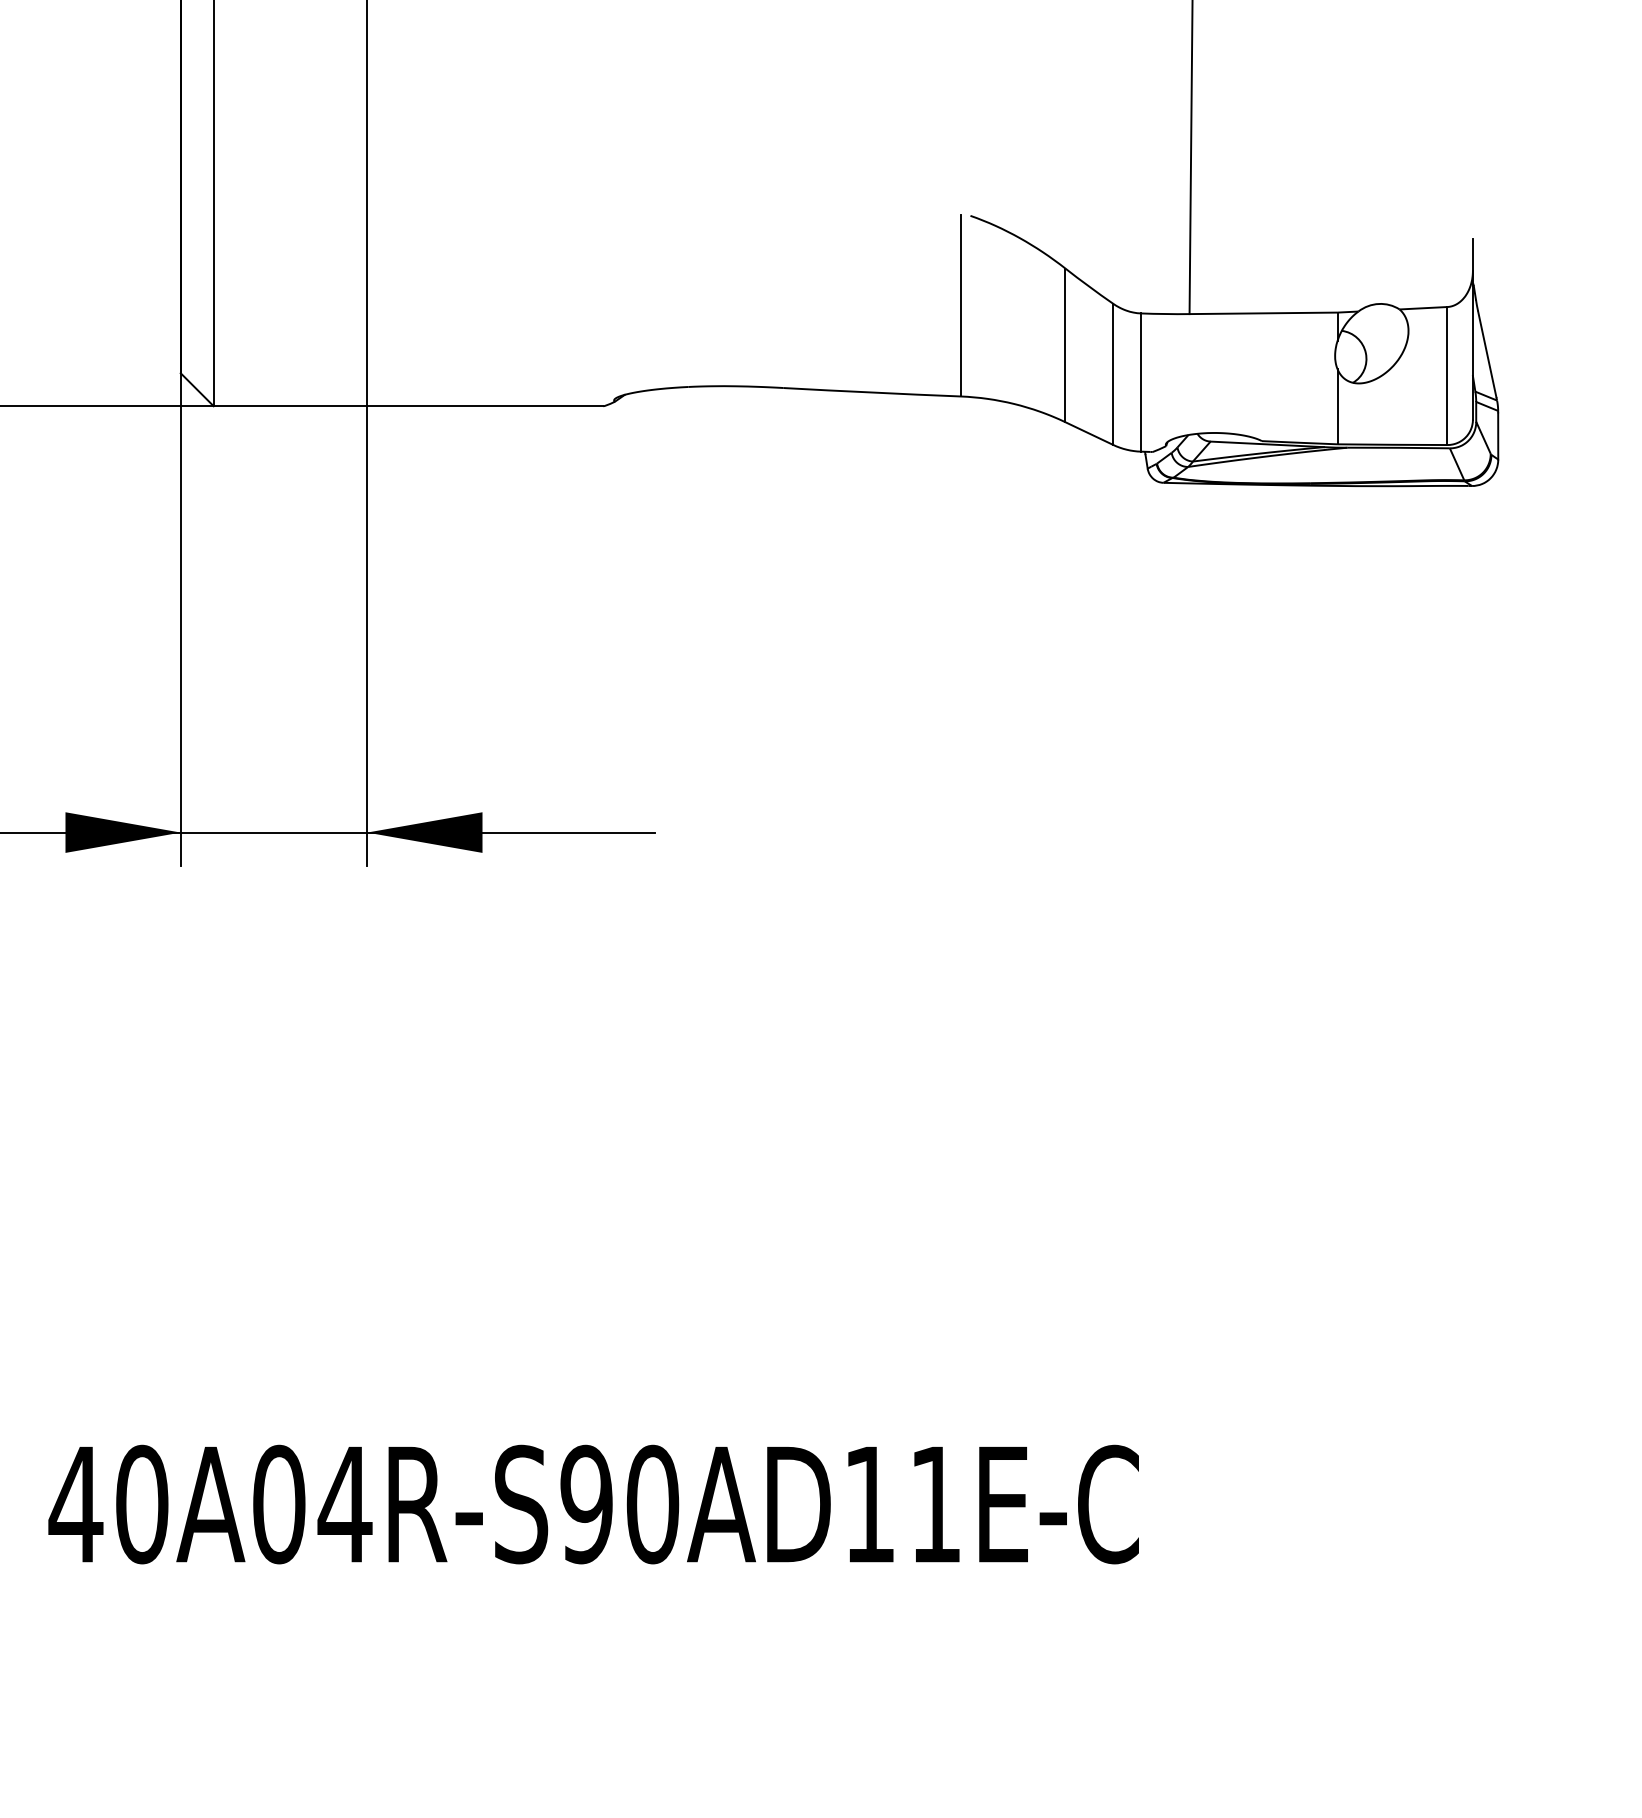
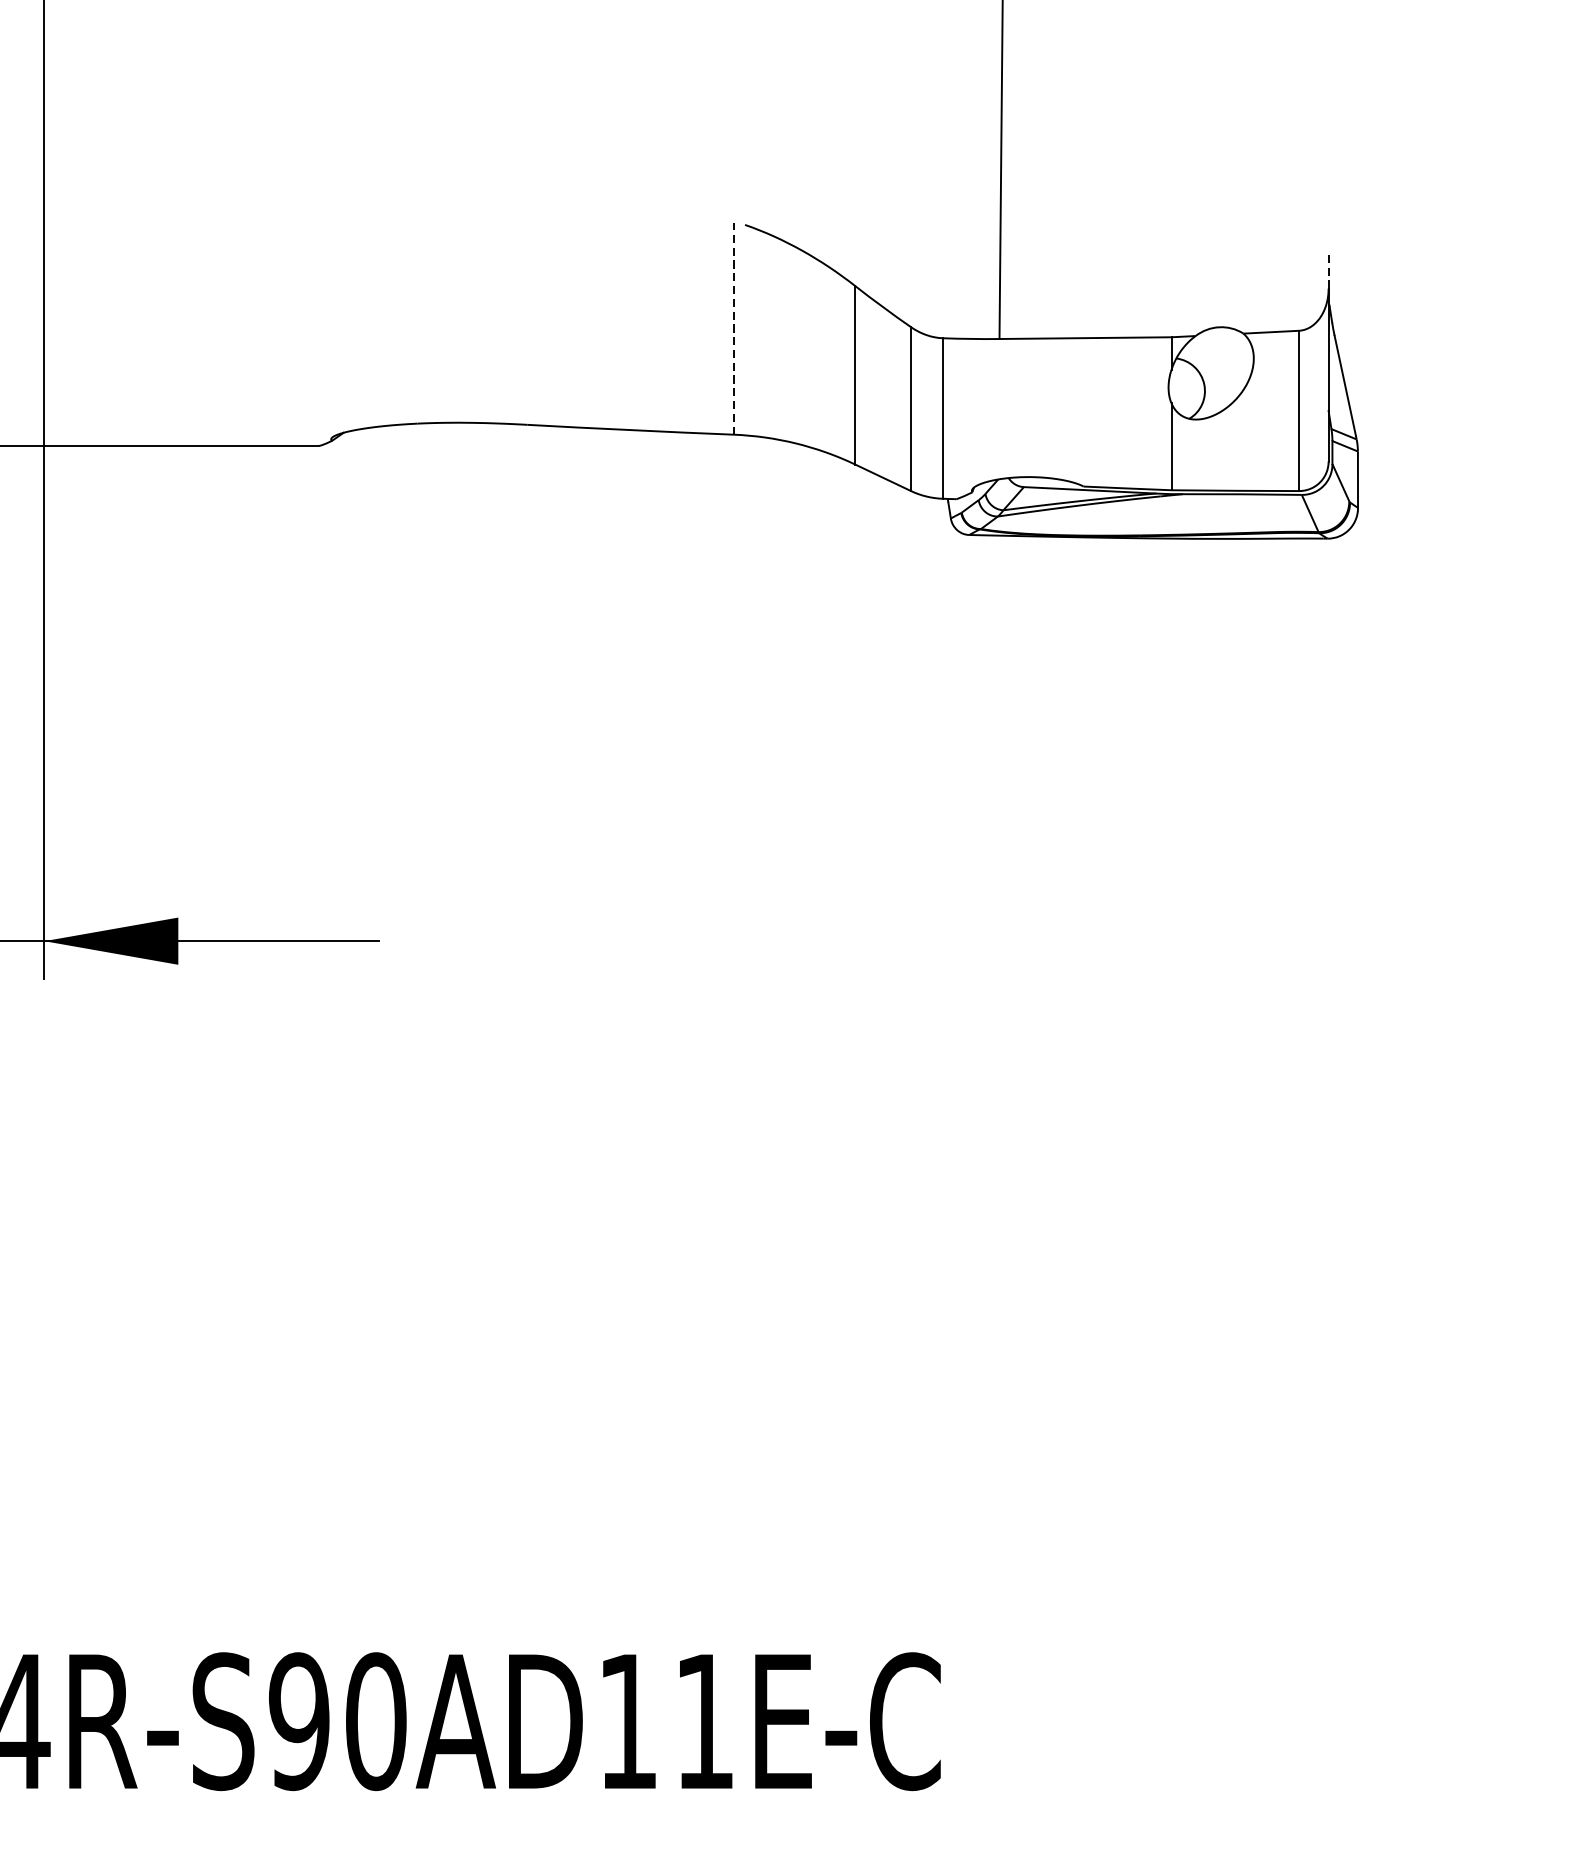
line: (1472, 254) -> (1328, 269), solid -> dashed
line: (961, 305) -> (734, 329), solid -> dashed

